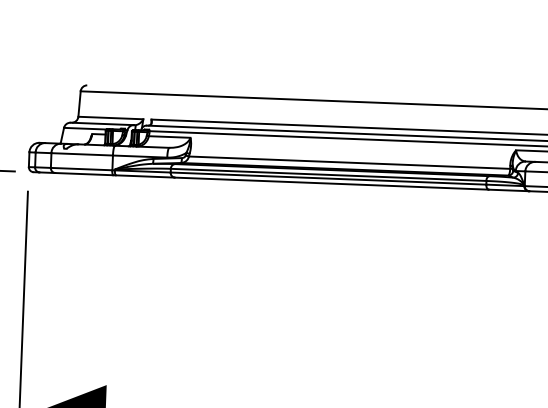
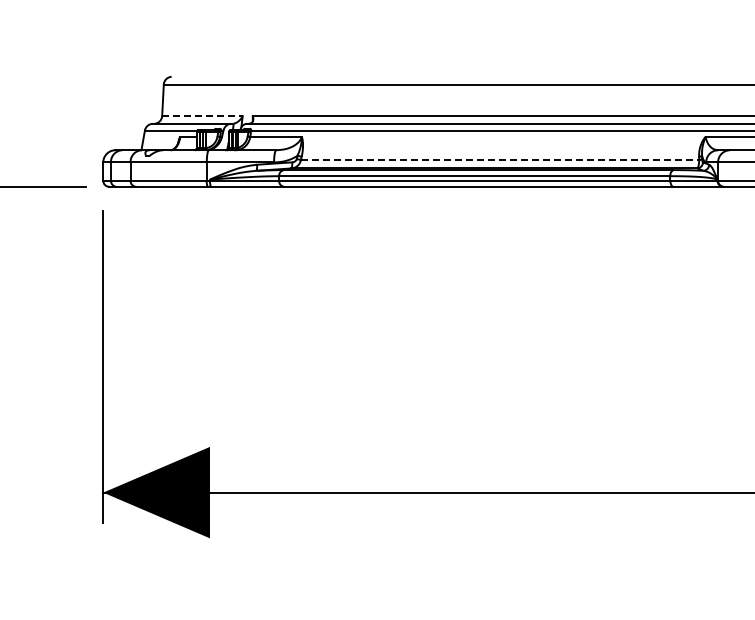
line: (110, 118) -> (202, 116), solid -> dashed
line: (349, 163) -> (500, 160), solid -> dashed

